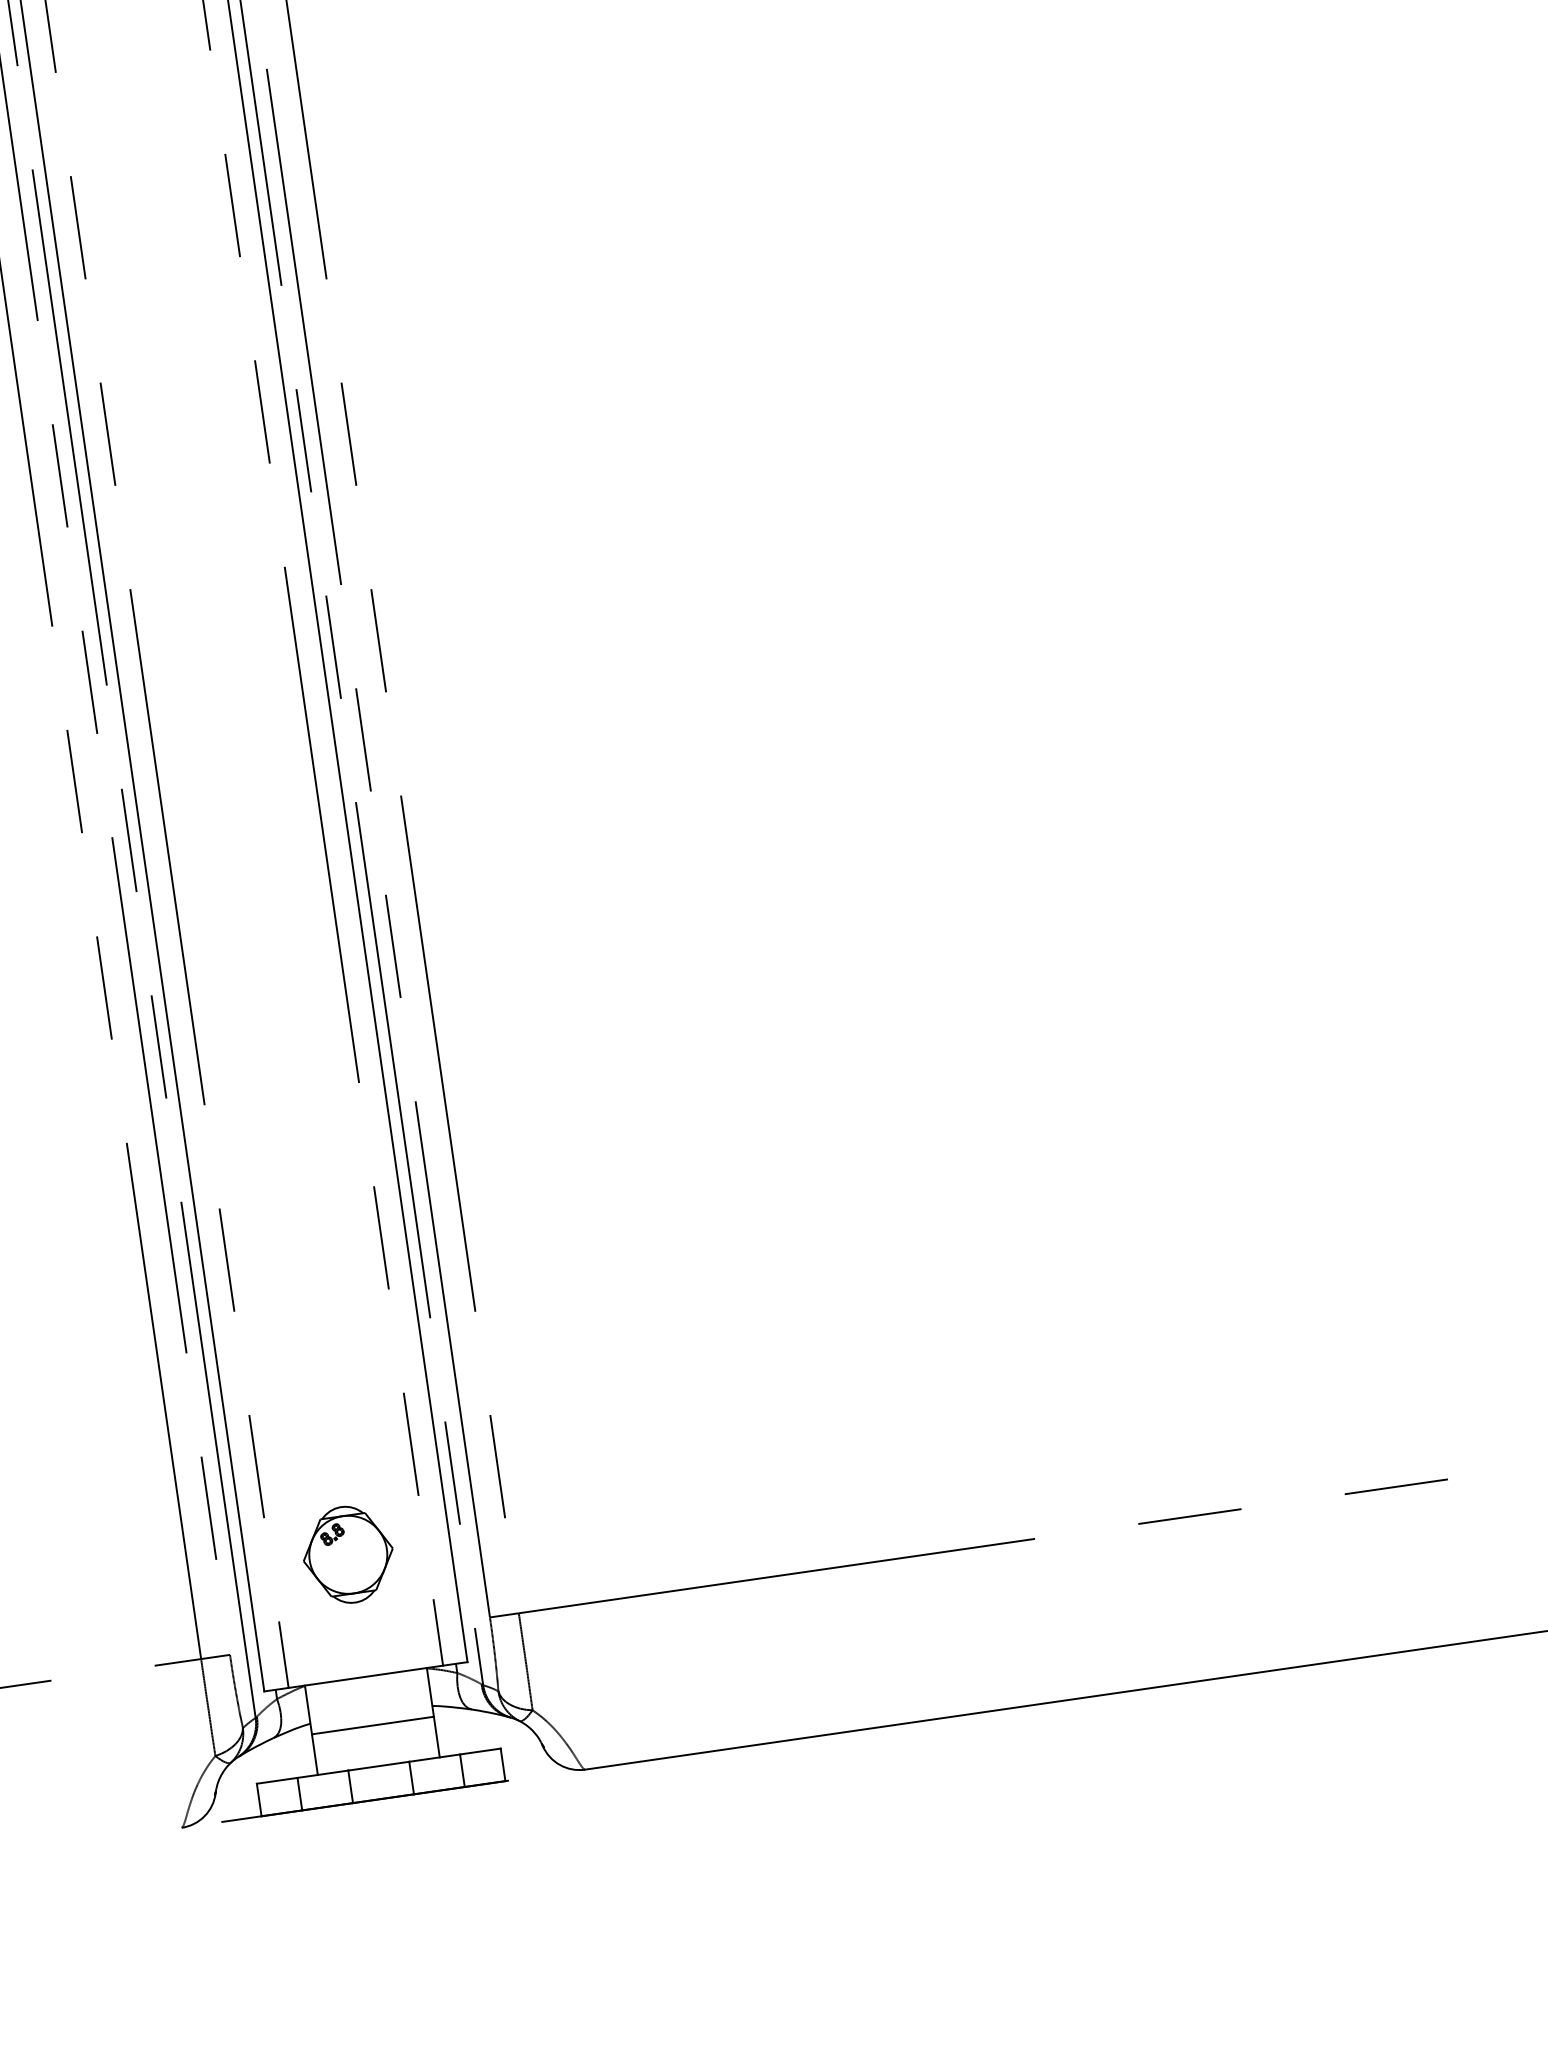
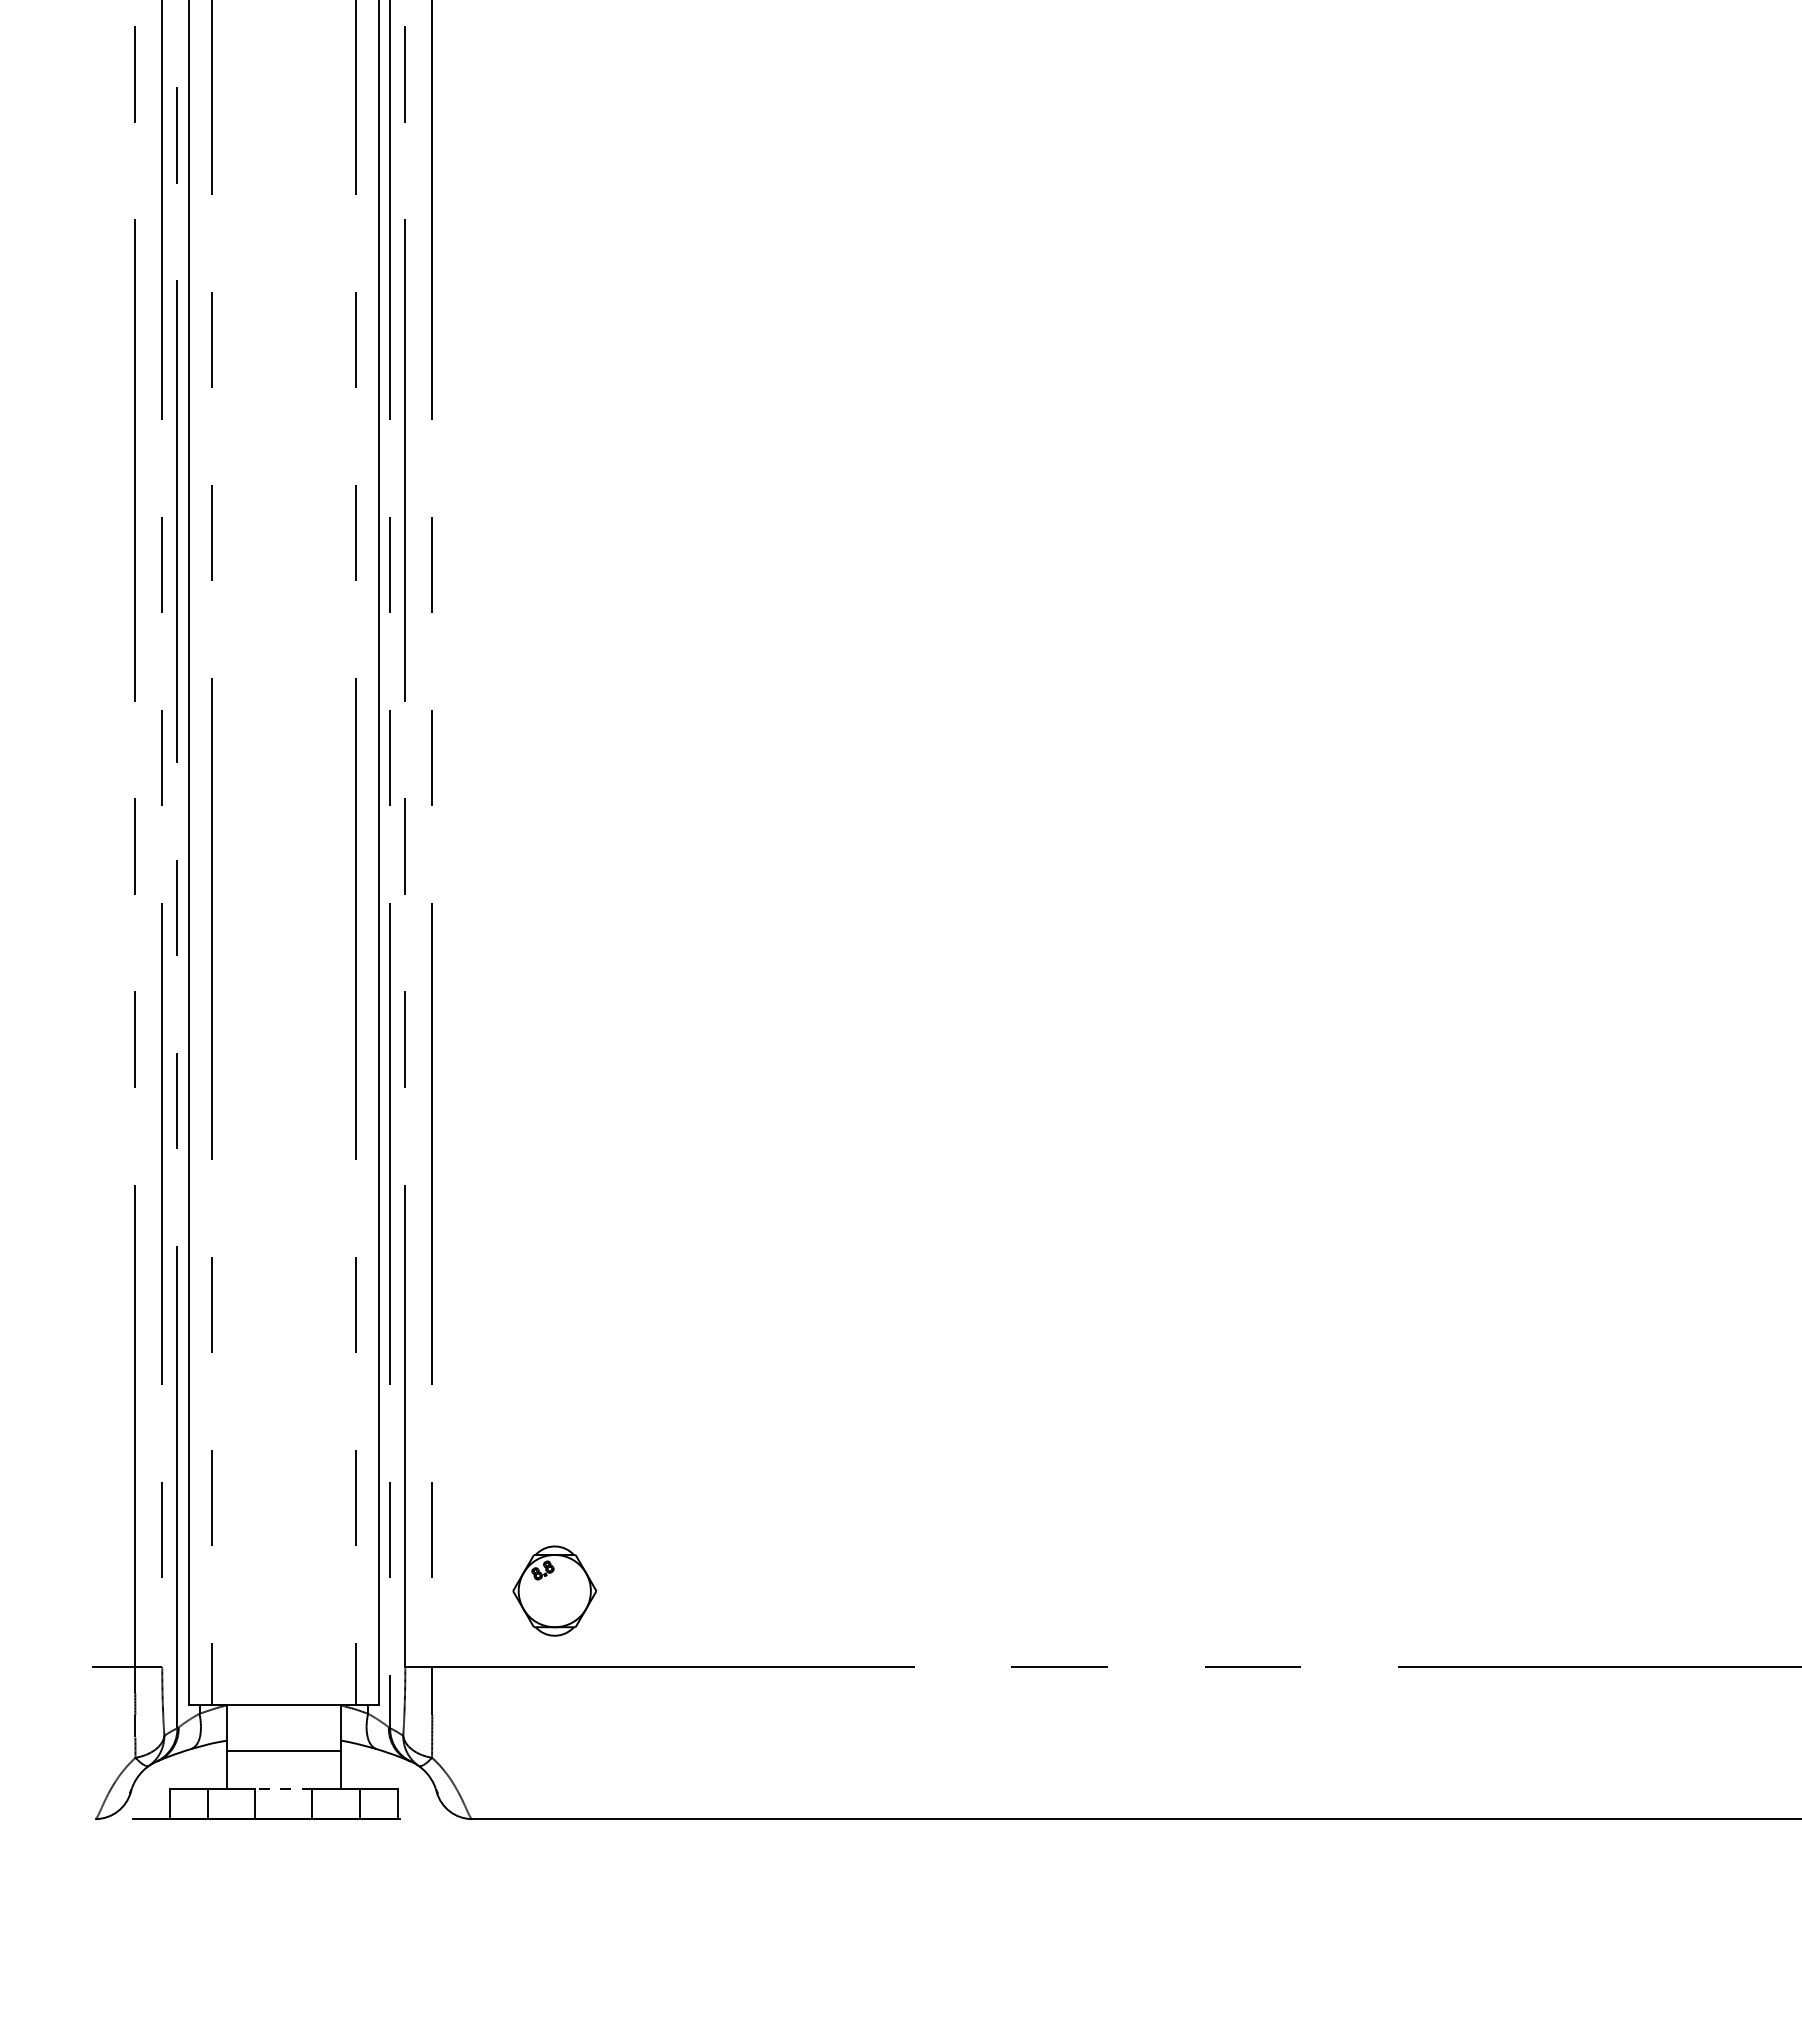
part: (347, 1554) -> (554, 1590), moved
line: (378, 1766) -> (283, 1788), solid -> dashed

